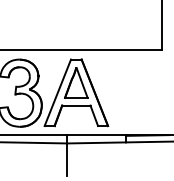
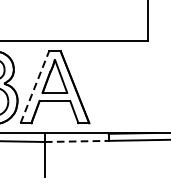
line: (57, 92) -> (34, 86), solid -> dashed
line: (97, 142) -> (77, 140), solid -> dashed

